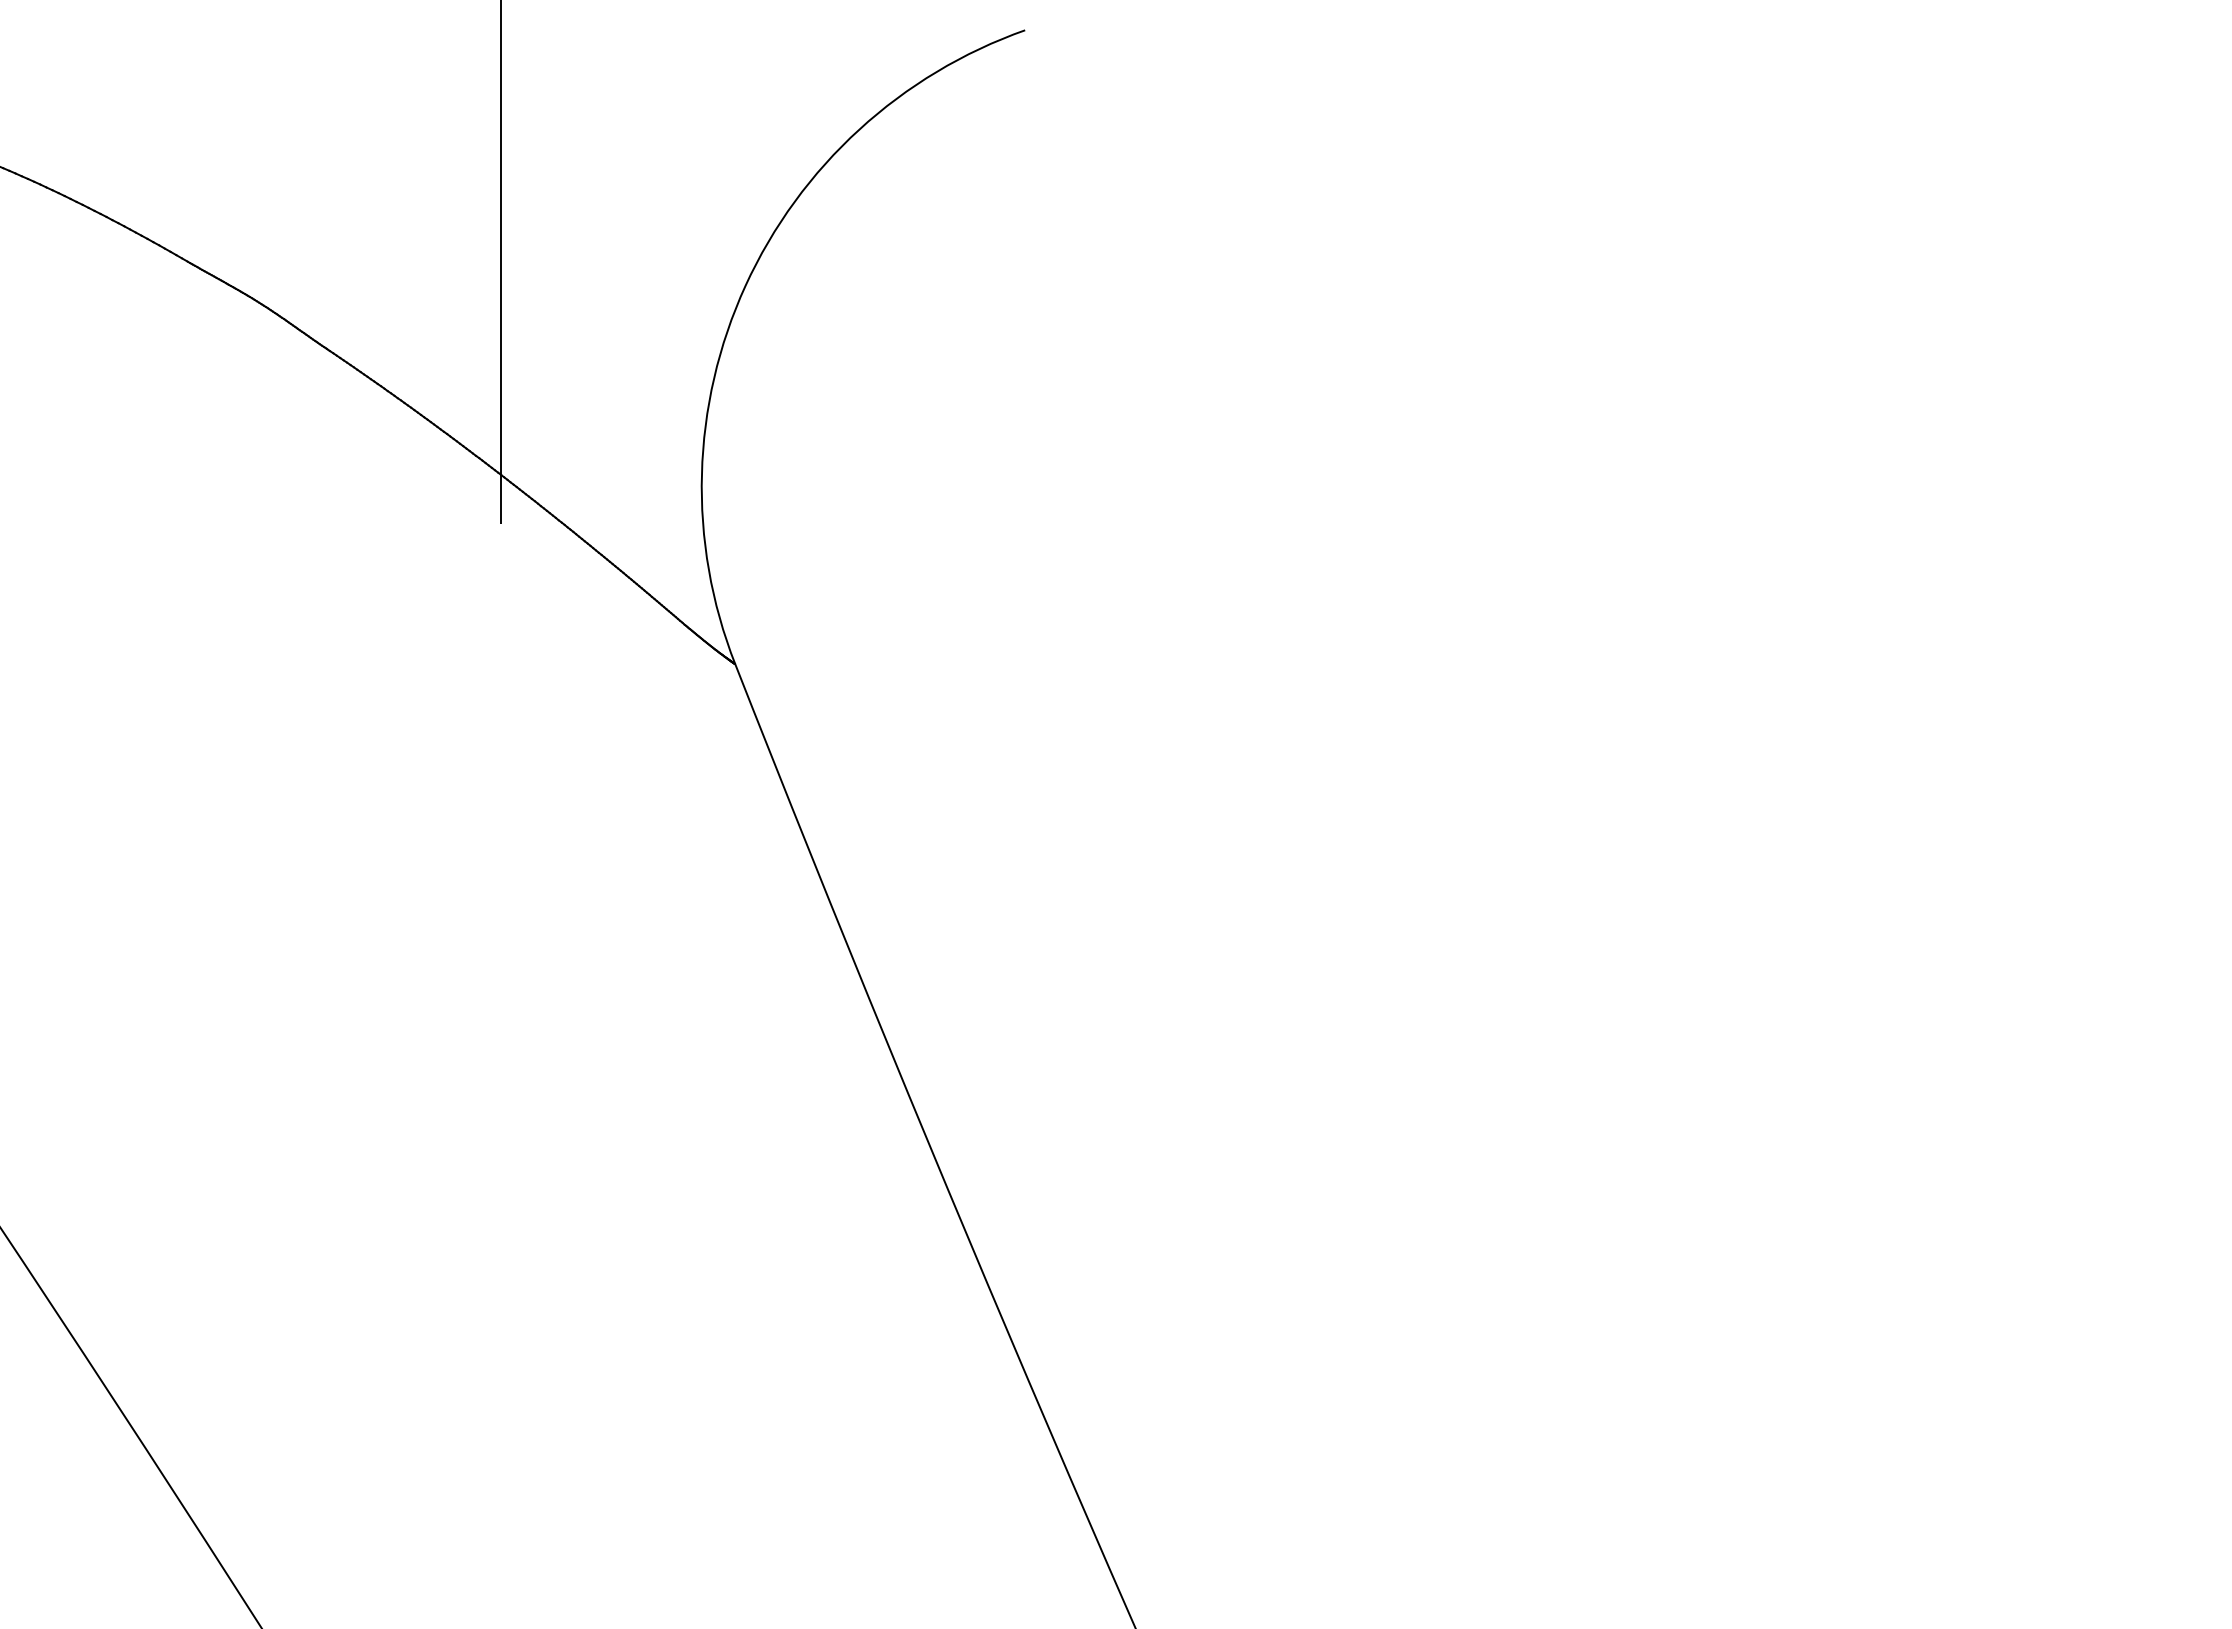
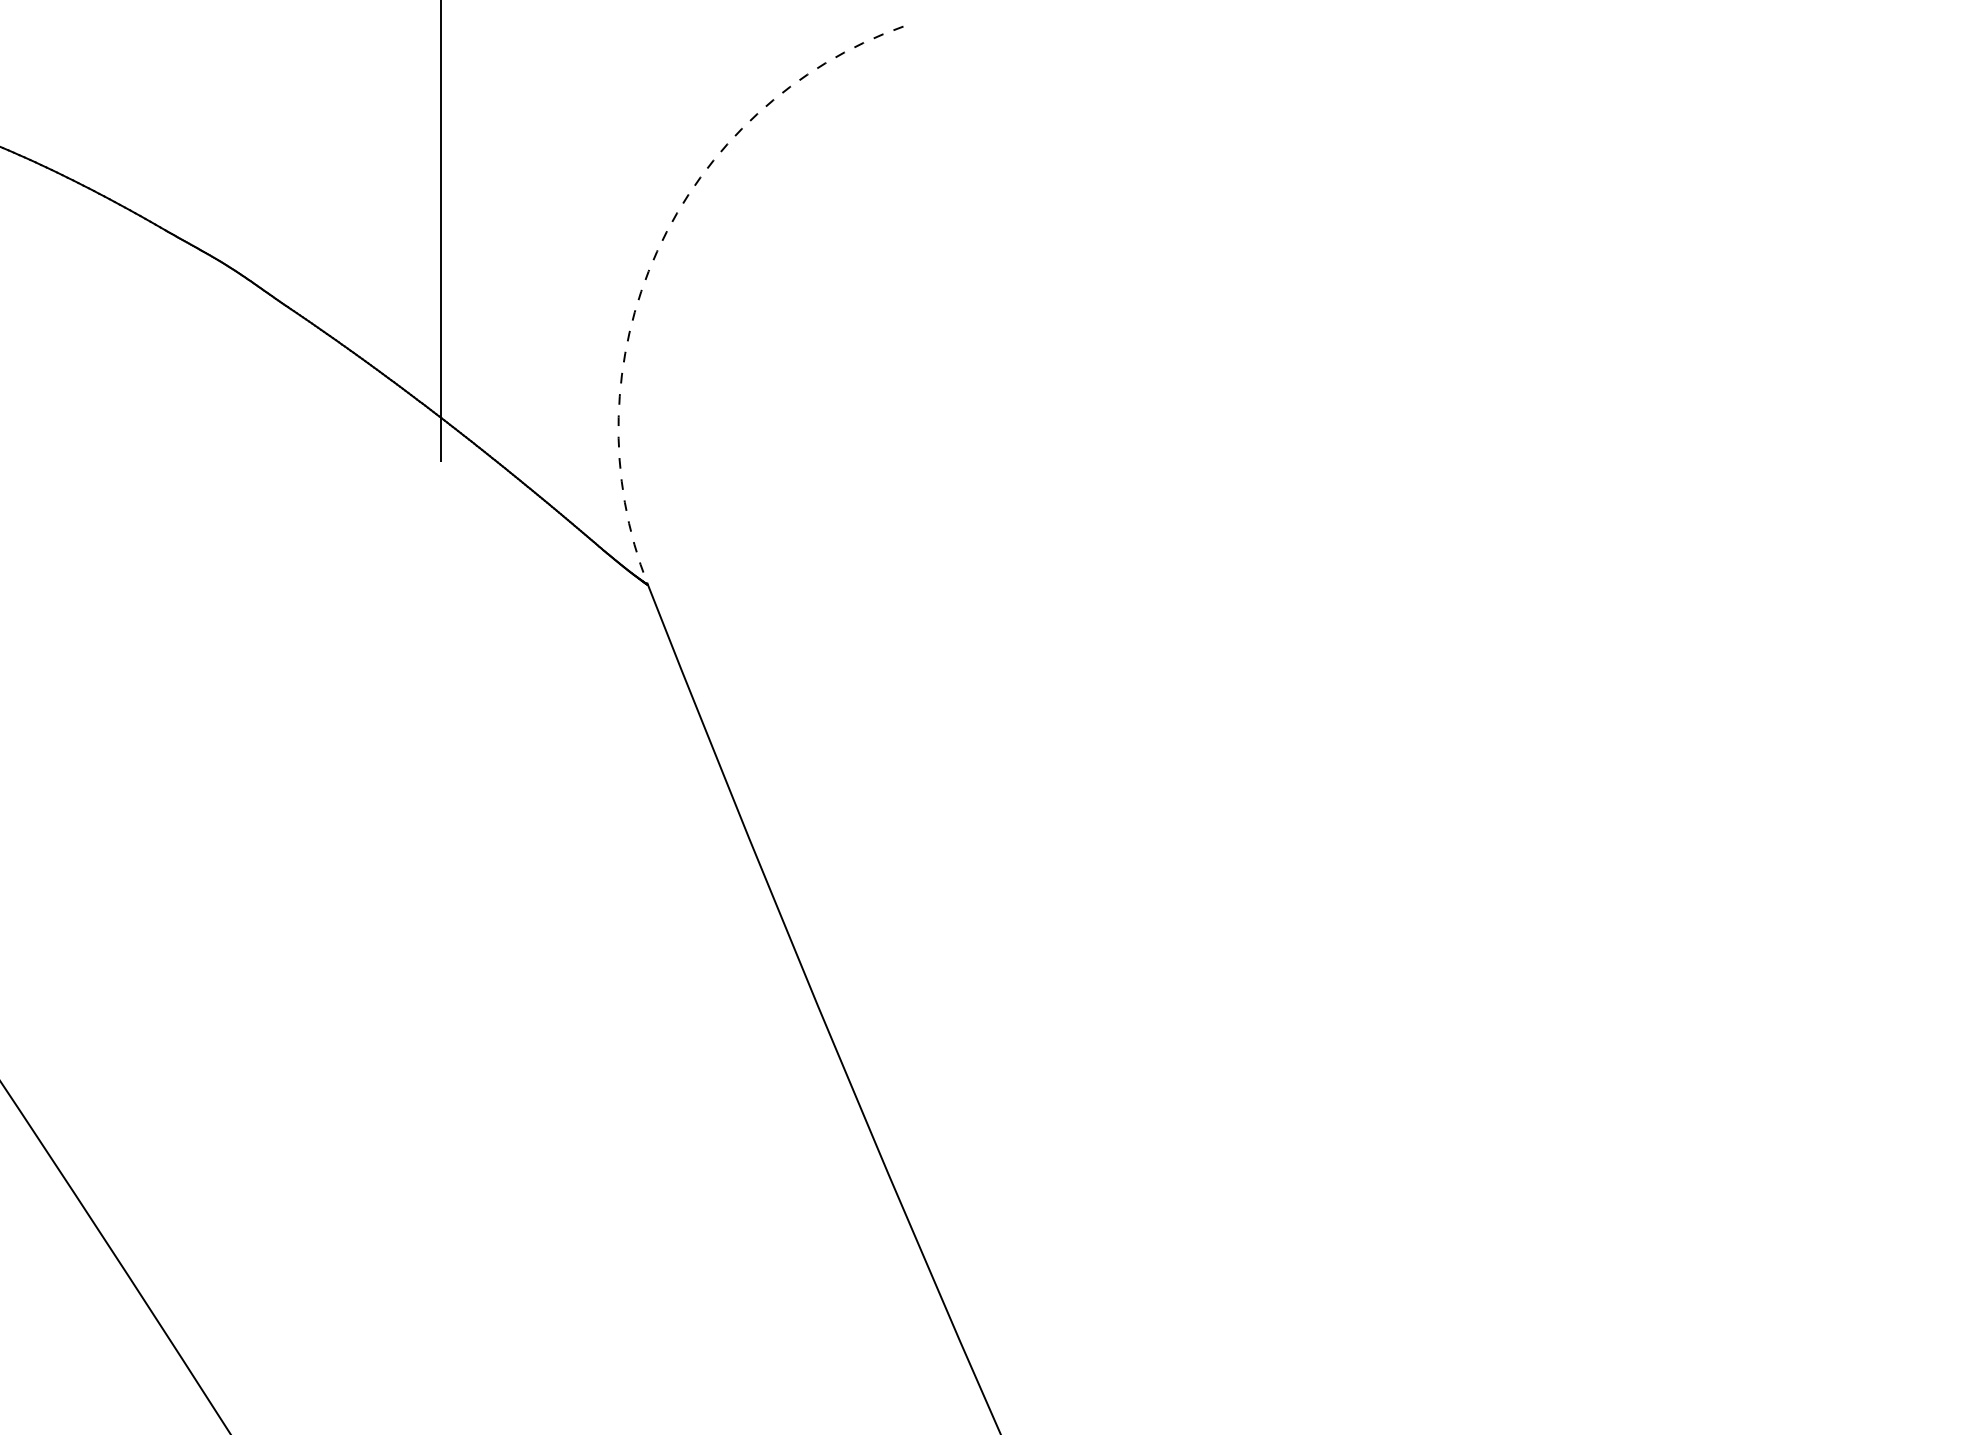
arc: (745, 285) -> (657, 251), solid -> dashed

